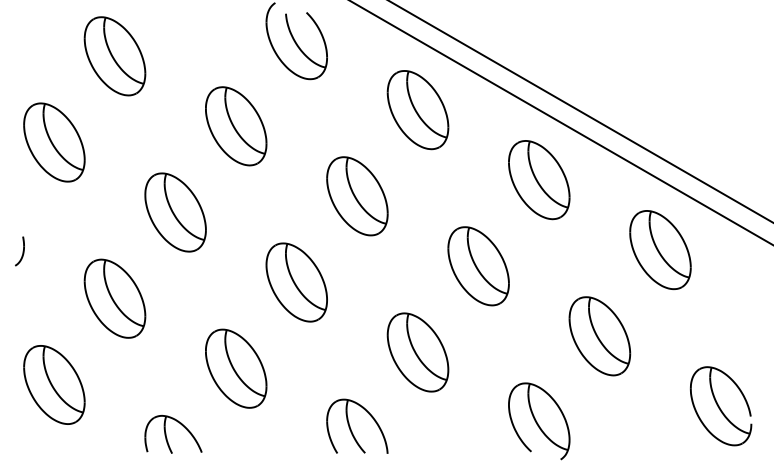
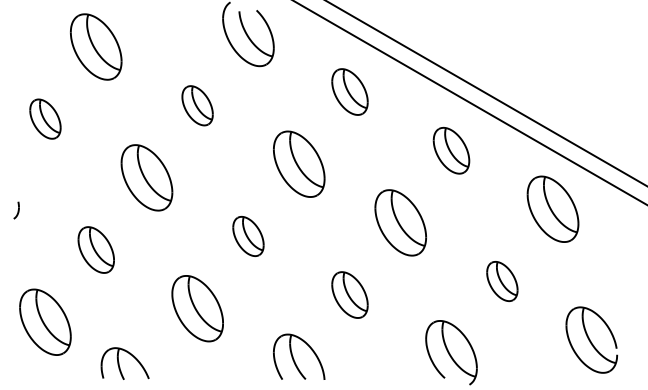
part: (417, 109) -> (349, 91), size x0.7
part: (235, 126) -> (197, 105), size x0.6
part: (54, 141) -> (45, 118), size x0.6
part: (539, 179) -> (451, 150), size x0.7
part: (19, 251) -> (16, 210), size x0.7
part: (296, 282) -> (248, 236), size x0.6
part: (115, 298) -> (96, 249), size x0.7
part: (600, 336) -> (502, 281), size x0.6
part: (417, 351) -> (349, 294), size x0.7
part: (720, 405) -> (591, 339), moved
part: (172, 434) -> (124, 363), moved

